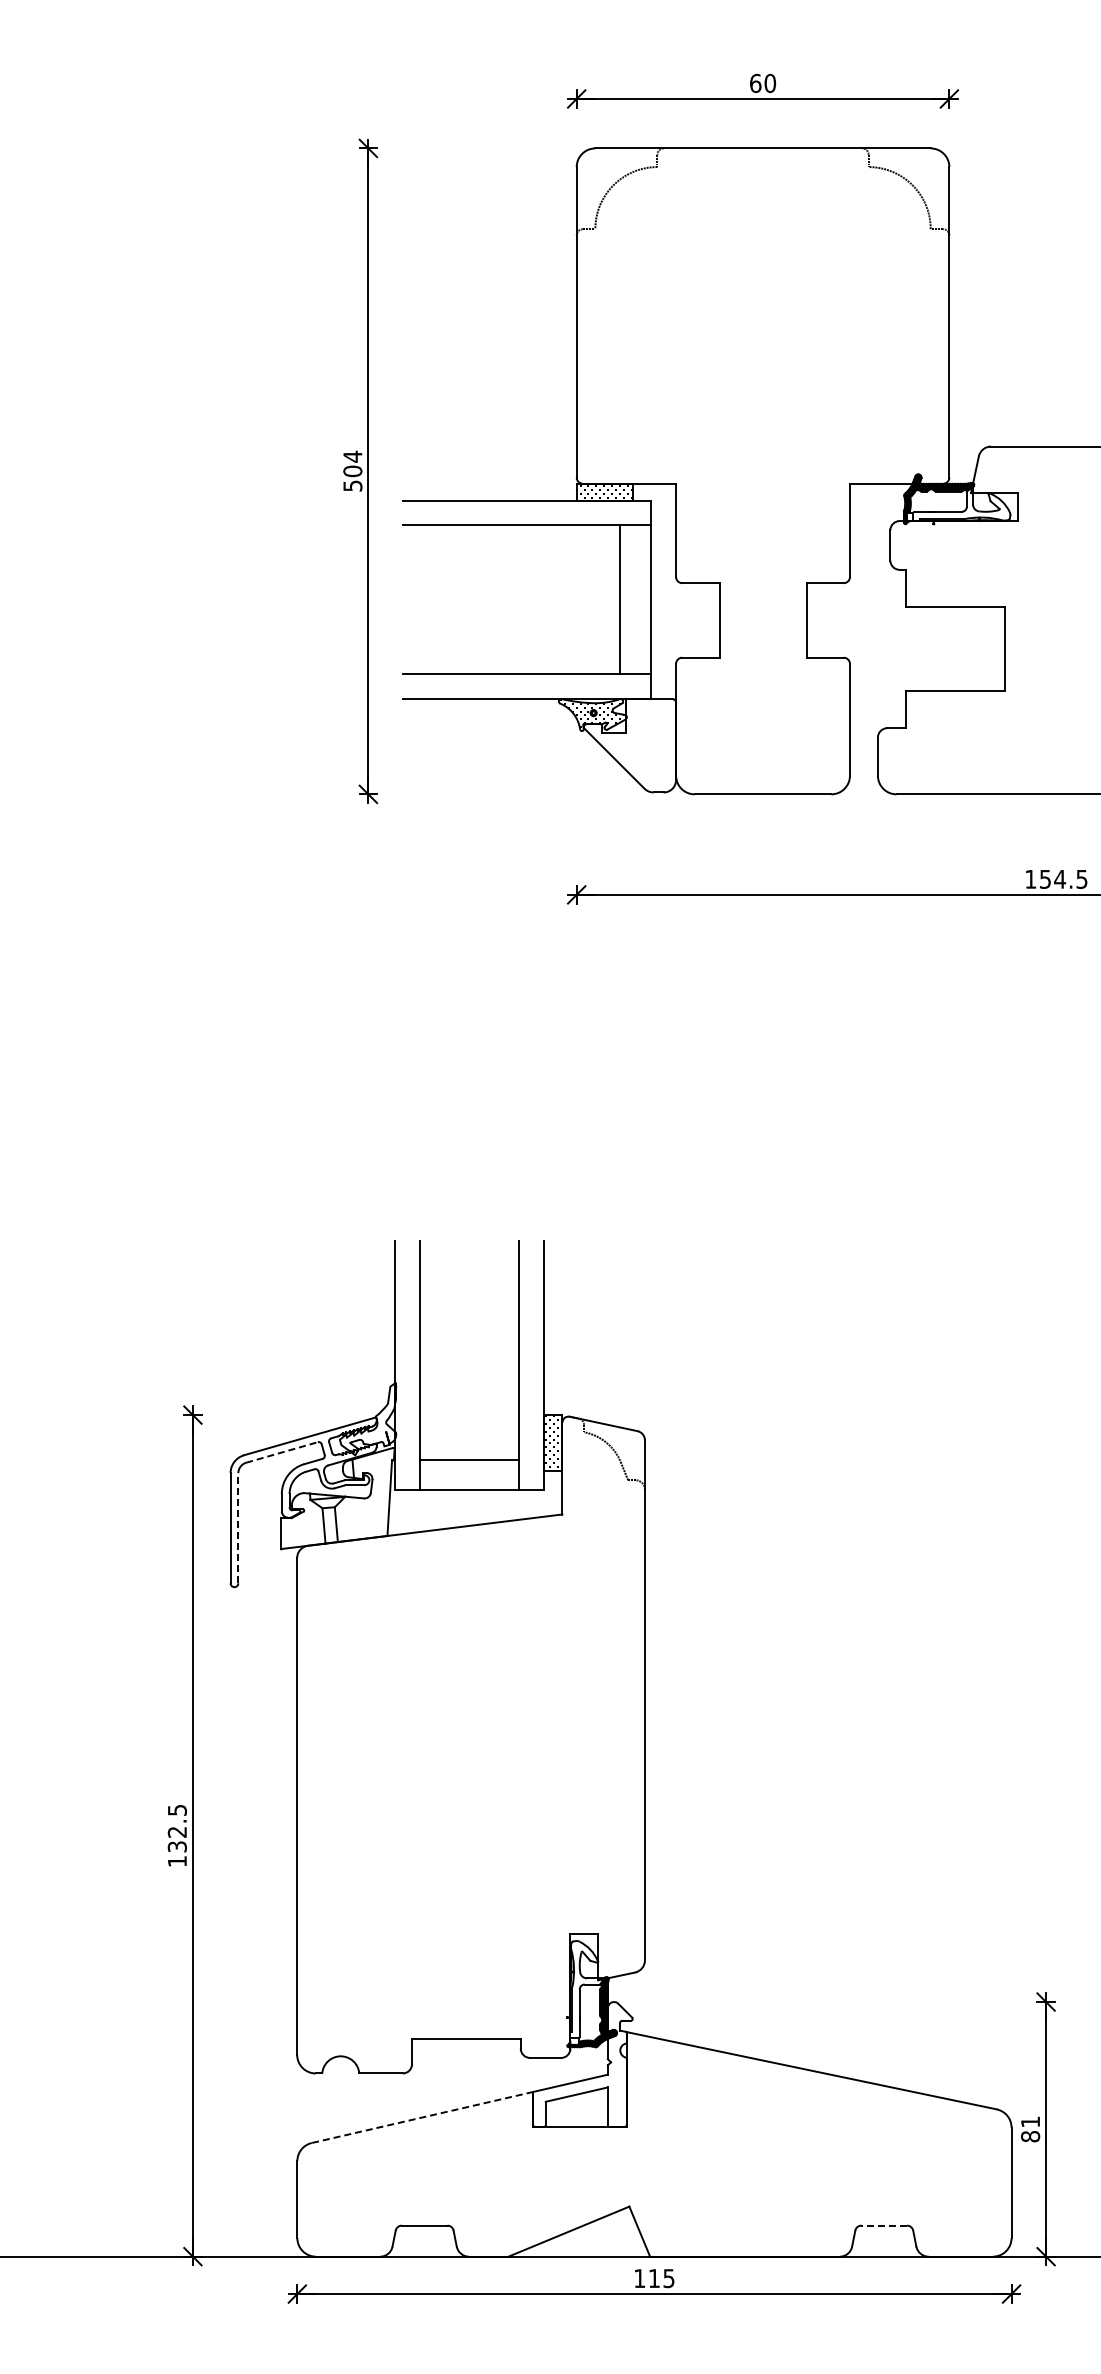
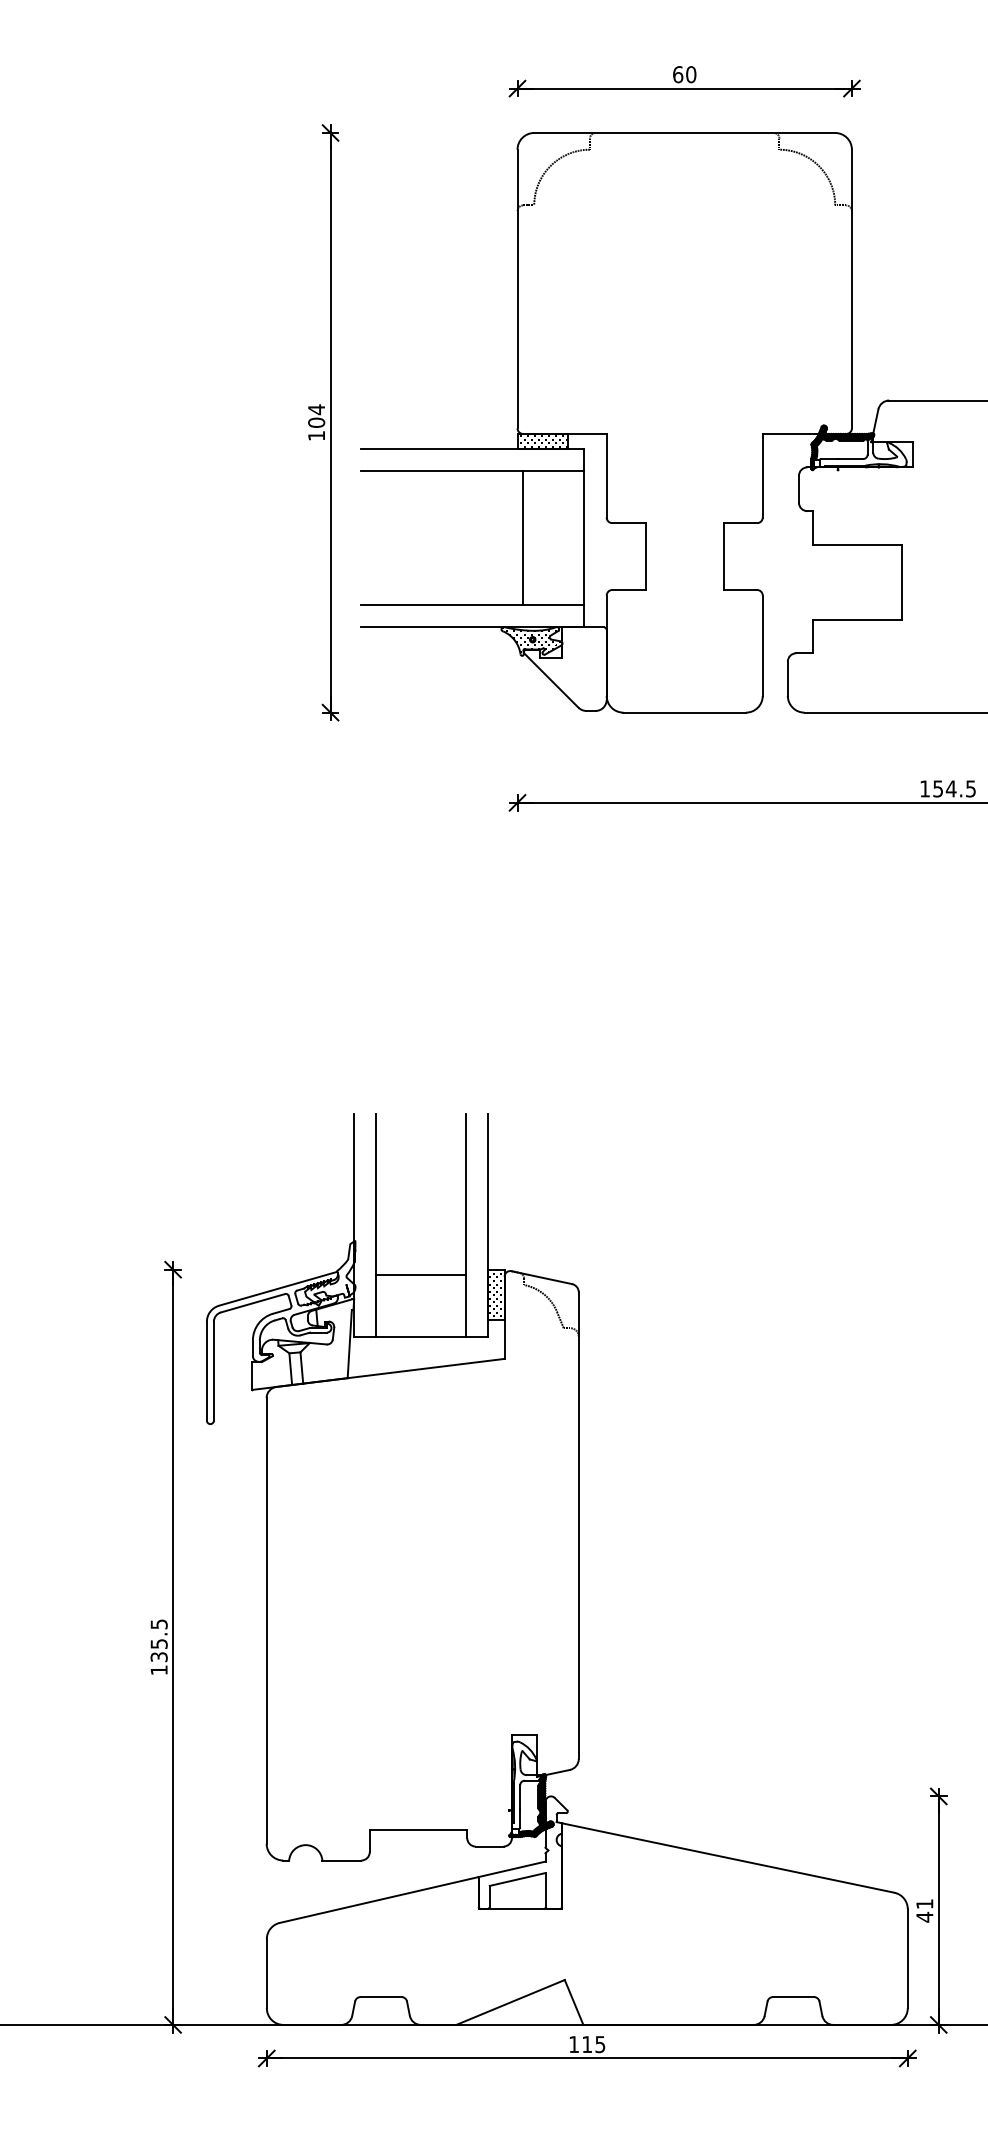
text: (352, 485) -> (316, 435), 504 -> 104
line: (619, 599) -> (522, 537), moved
line: (282, 1452) -> (253, 1303), dashed -> solid
line: (468, 1460) -> (420, 1275), moved
line: (238, 1527) -> (214, 1370), dashed -> solid
text: (176, 1832) -> (158, 1644), 132.5 -> 135.5
line: (422, 2117) -> (379, 1900), dashed -> solid
text: (1030, 2136) -> (924, 1917), 81 -> 41
line: (884, 2225) -> (793, 1996), dashed -> solid

